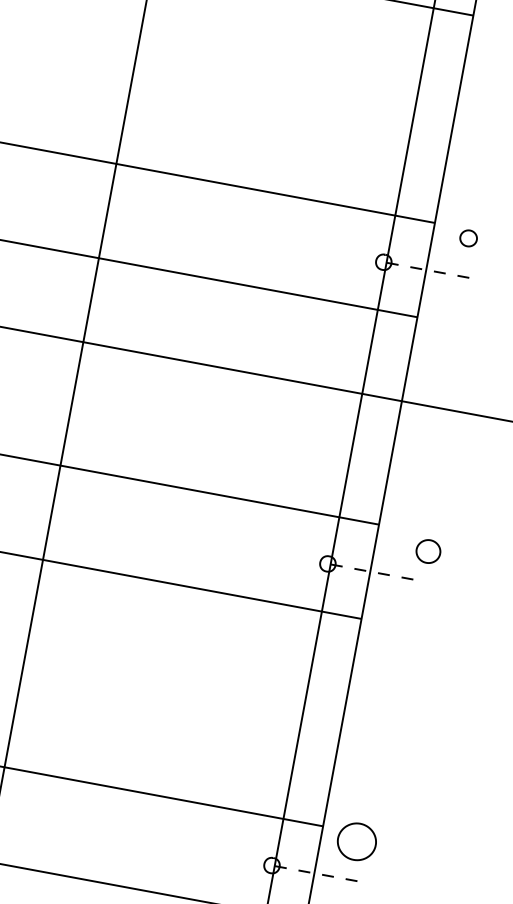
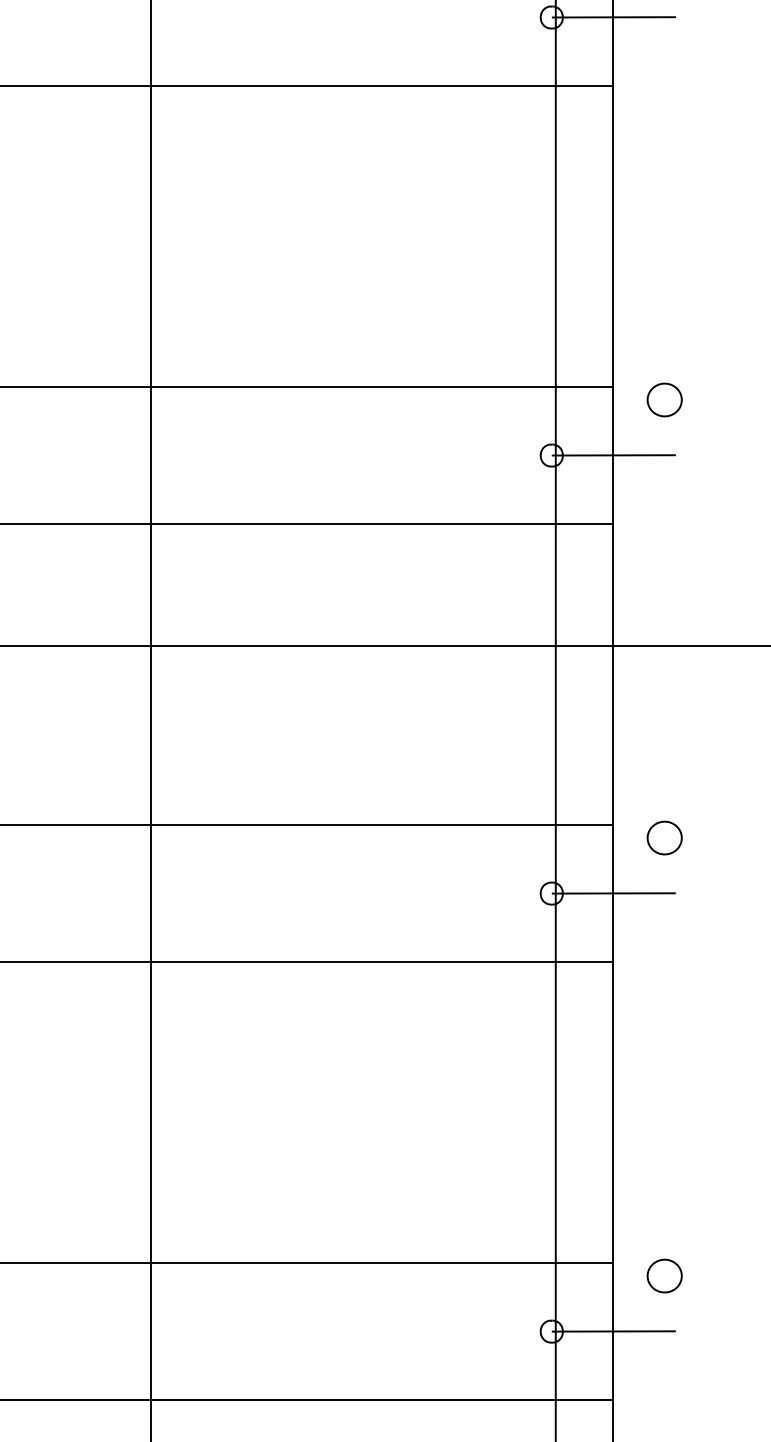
part: (468, 238) -> (664, 399), size x1.43
line: (426, 270) -> (613, 455), dashed -> solid
part: (428, 551) -> (664, 837), moved
line: (370, 571) -> (613, 893), dashed -> solid
part: (356, 841) -> (664, 1275), size x0.62
line: (314, 873) -> (613, 1331), dashed -> solid

